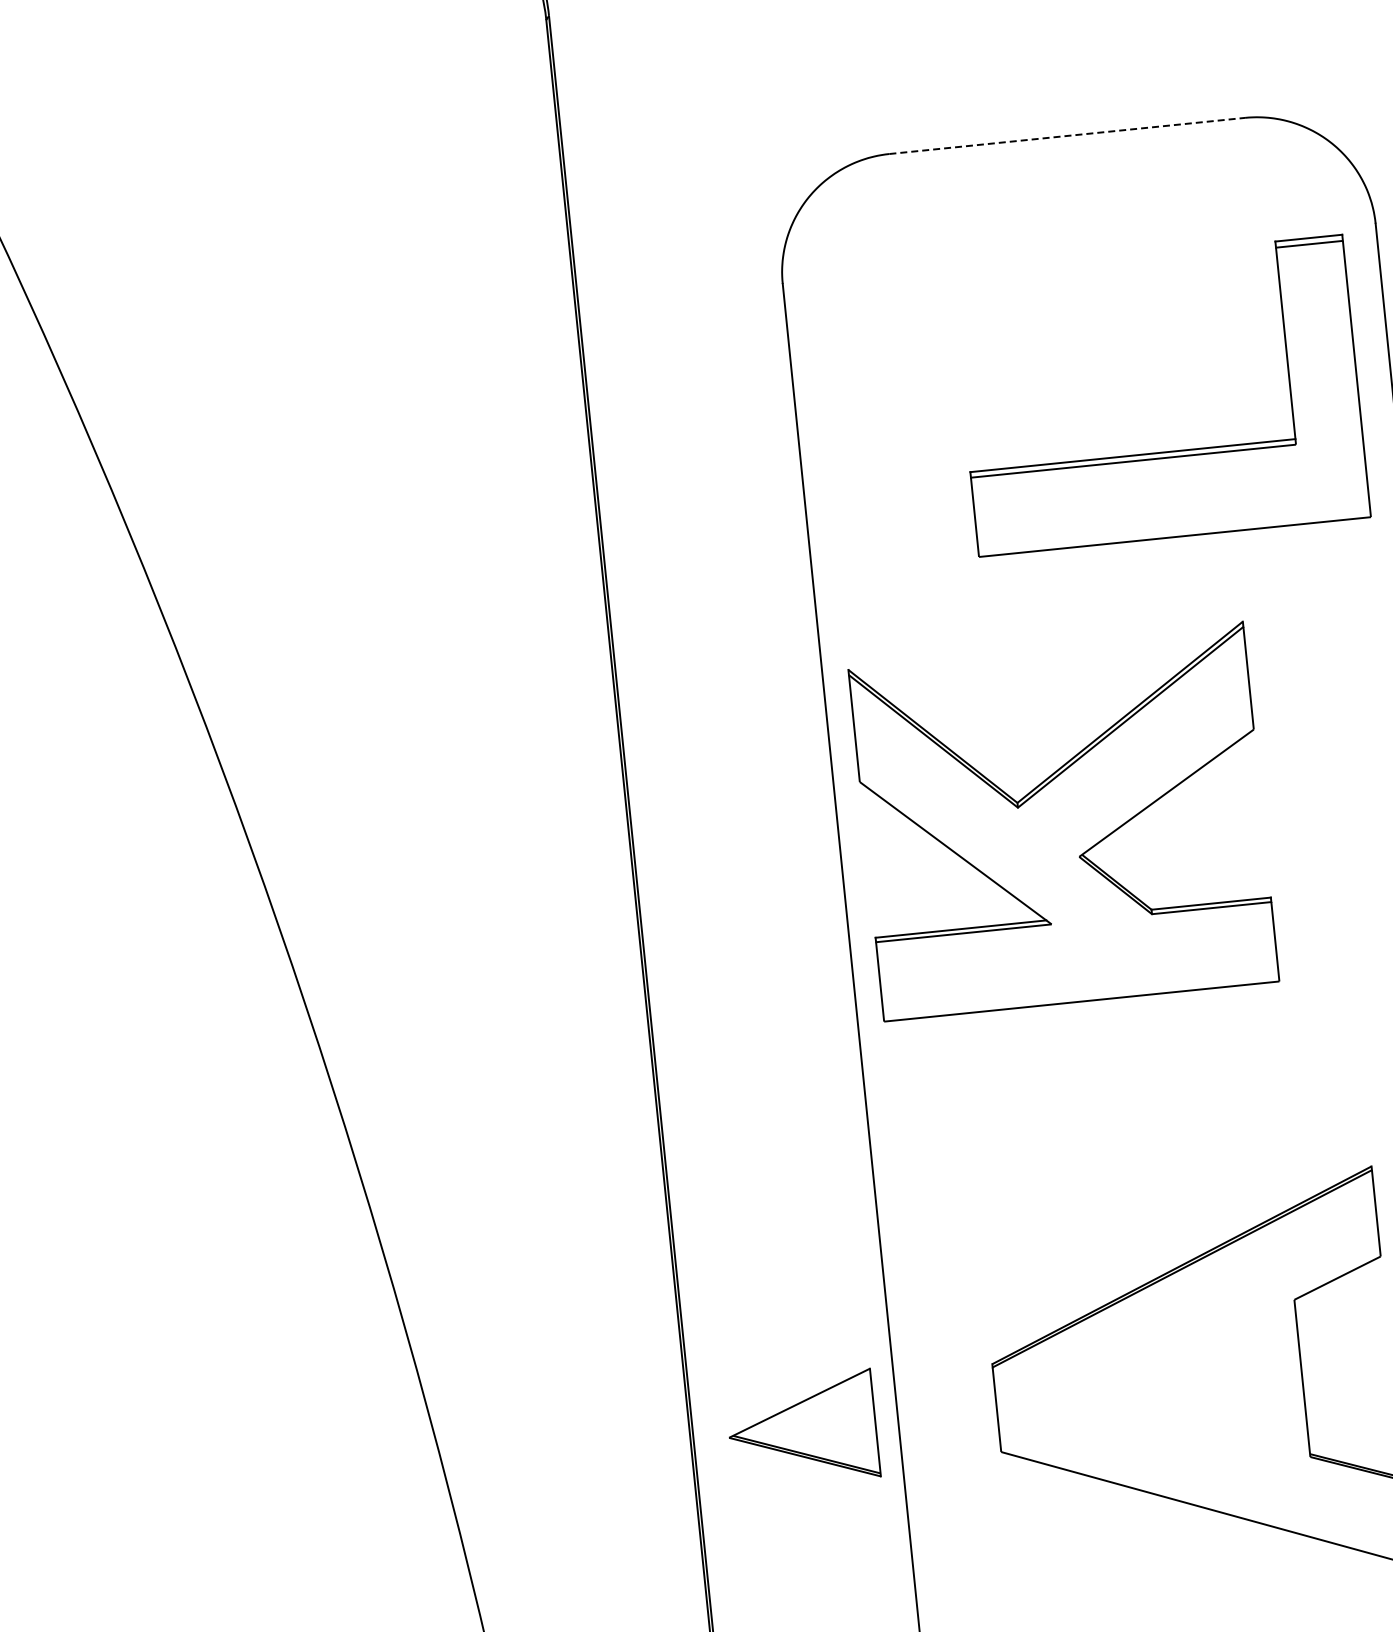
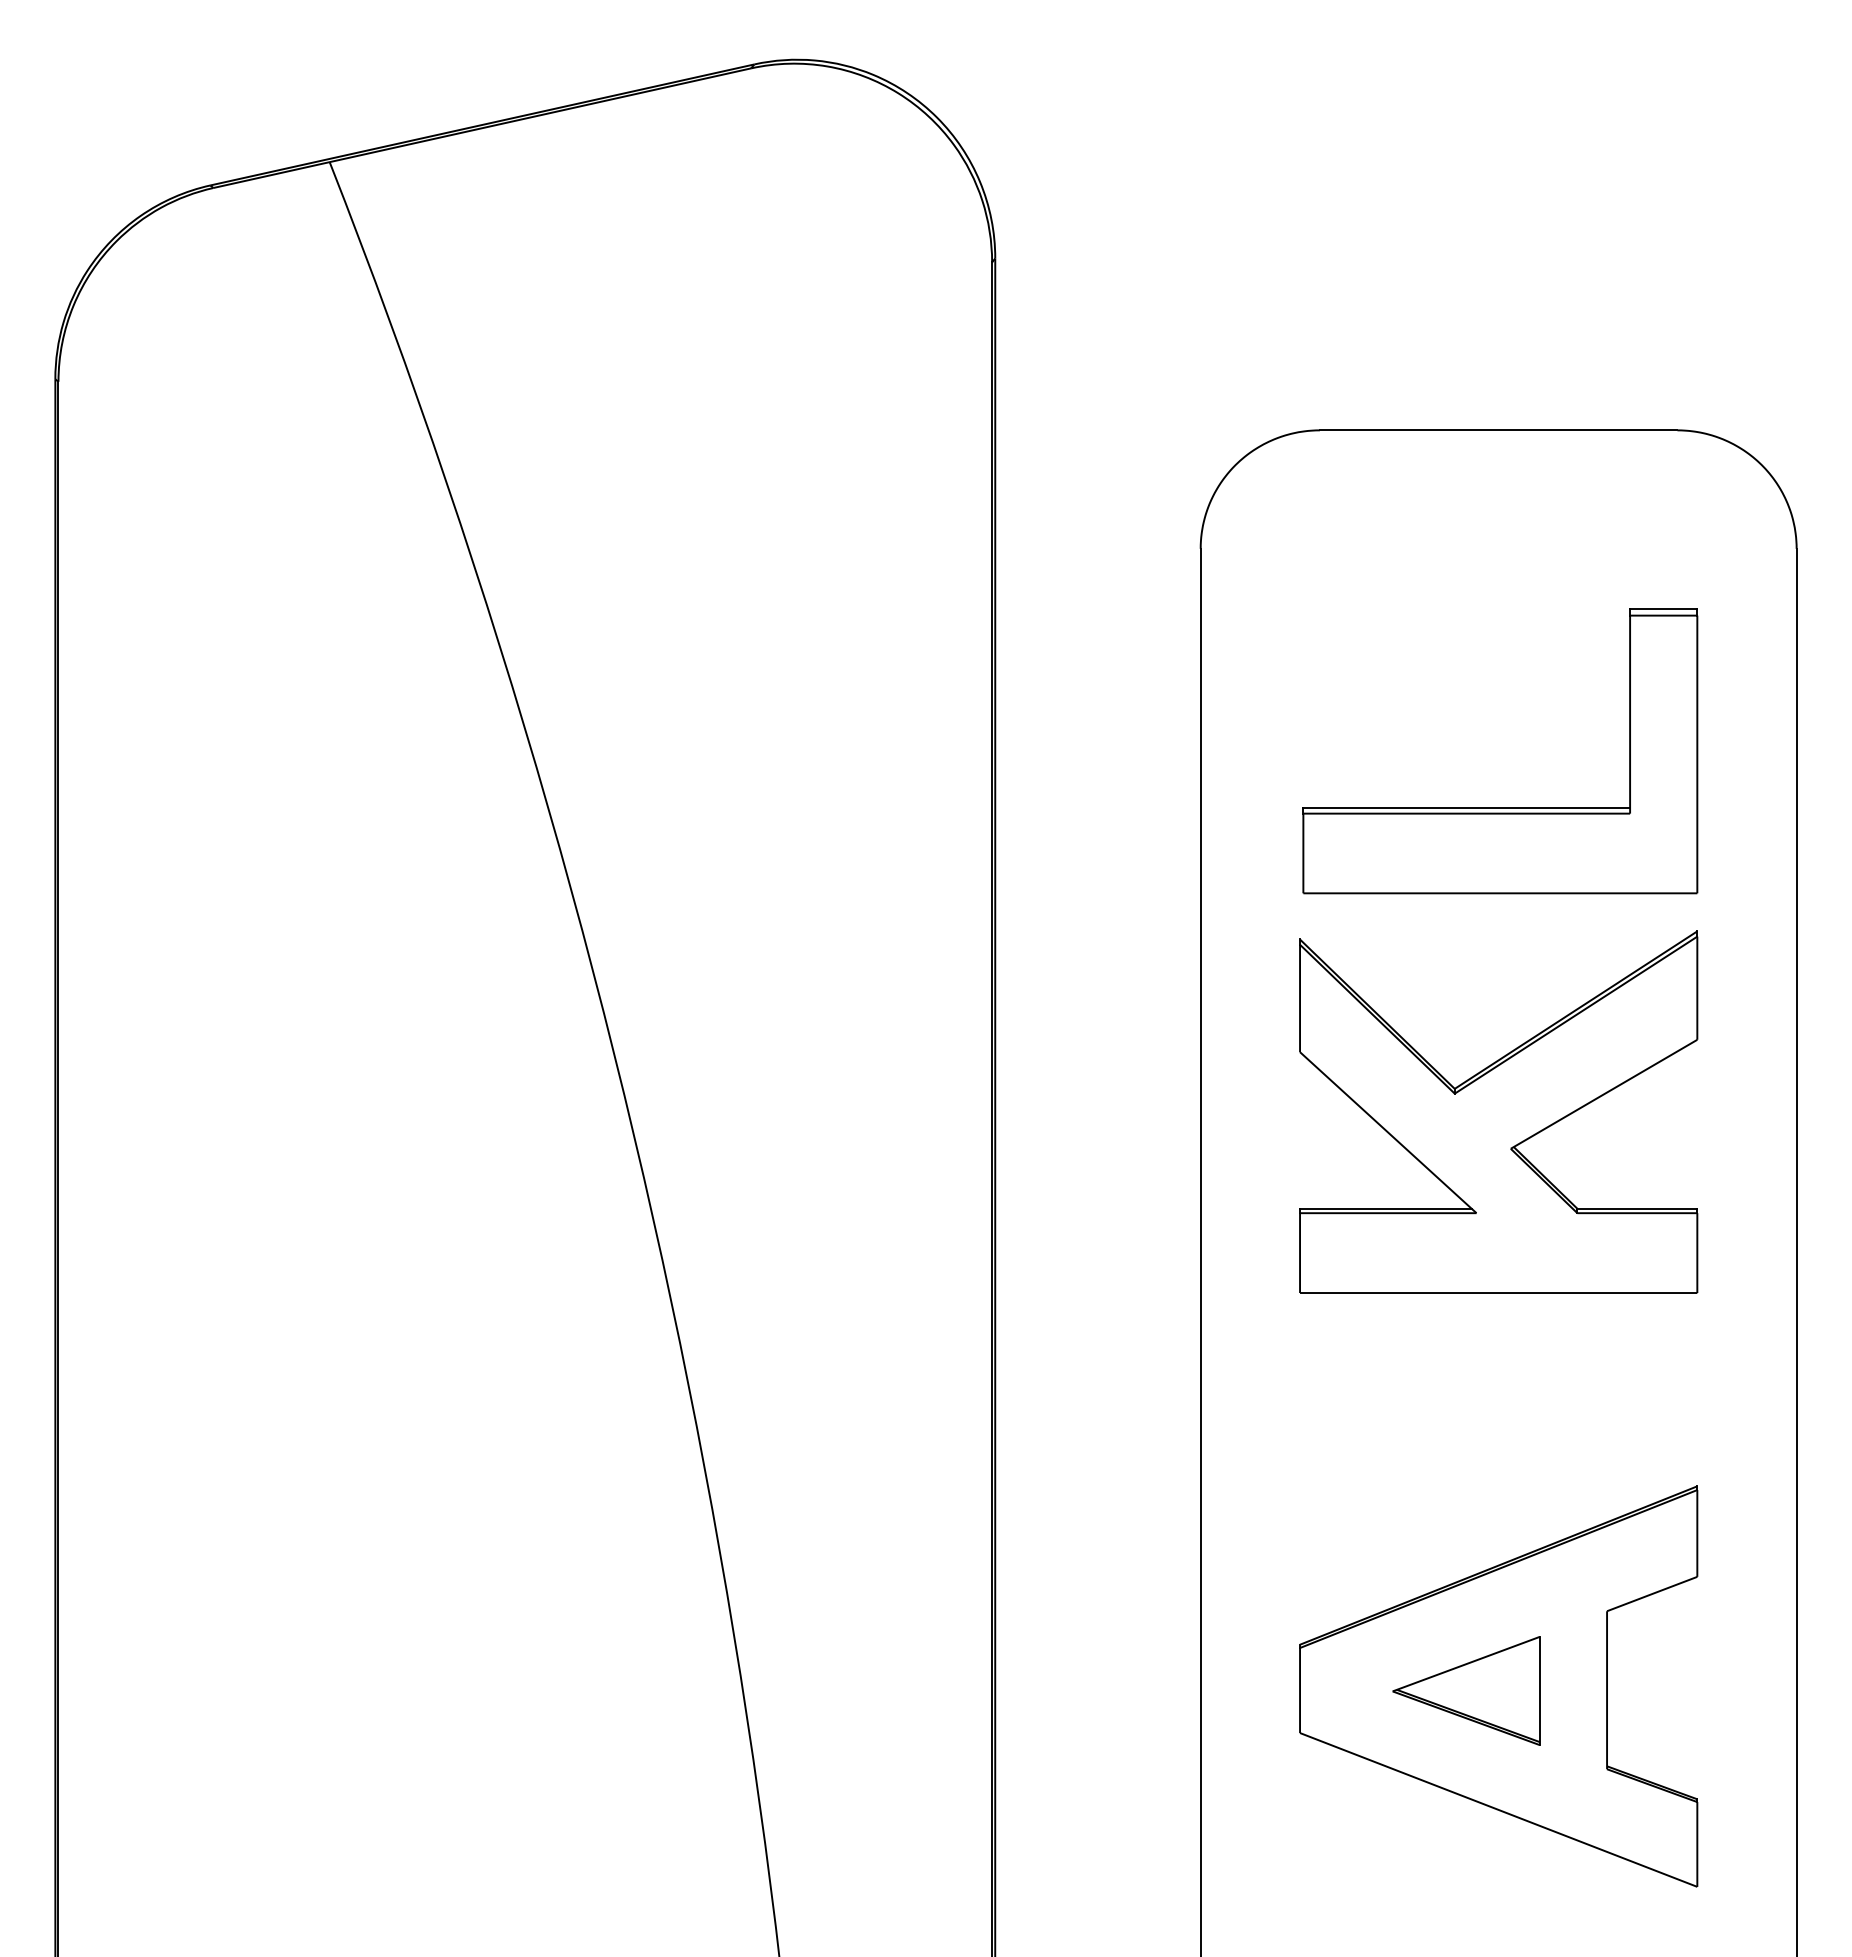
line: (1067, 136) -> (1498, 430), dashed -> solid
part: (1166, 451) -> (1500, 807), moved
part: (1063, 821) -> (1498, 1111), moved
part: (802, 1429) -> (1466, 1690), moved

